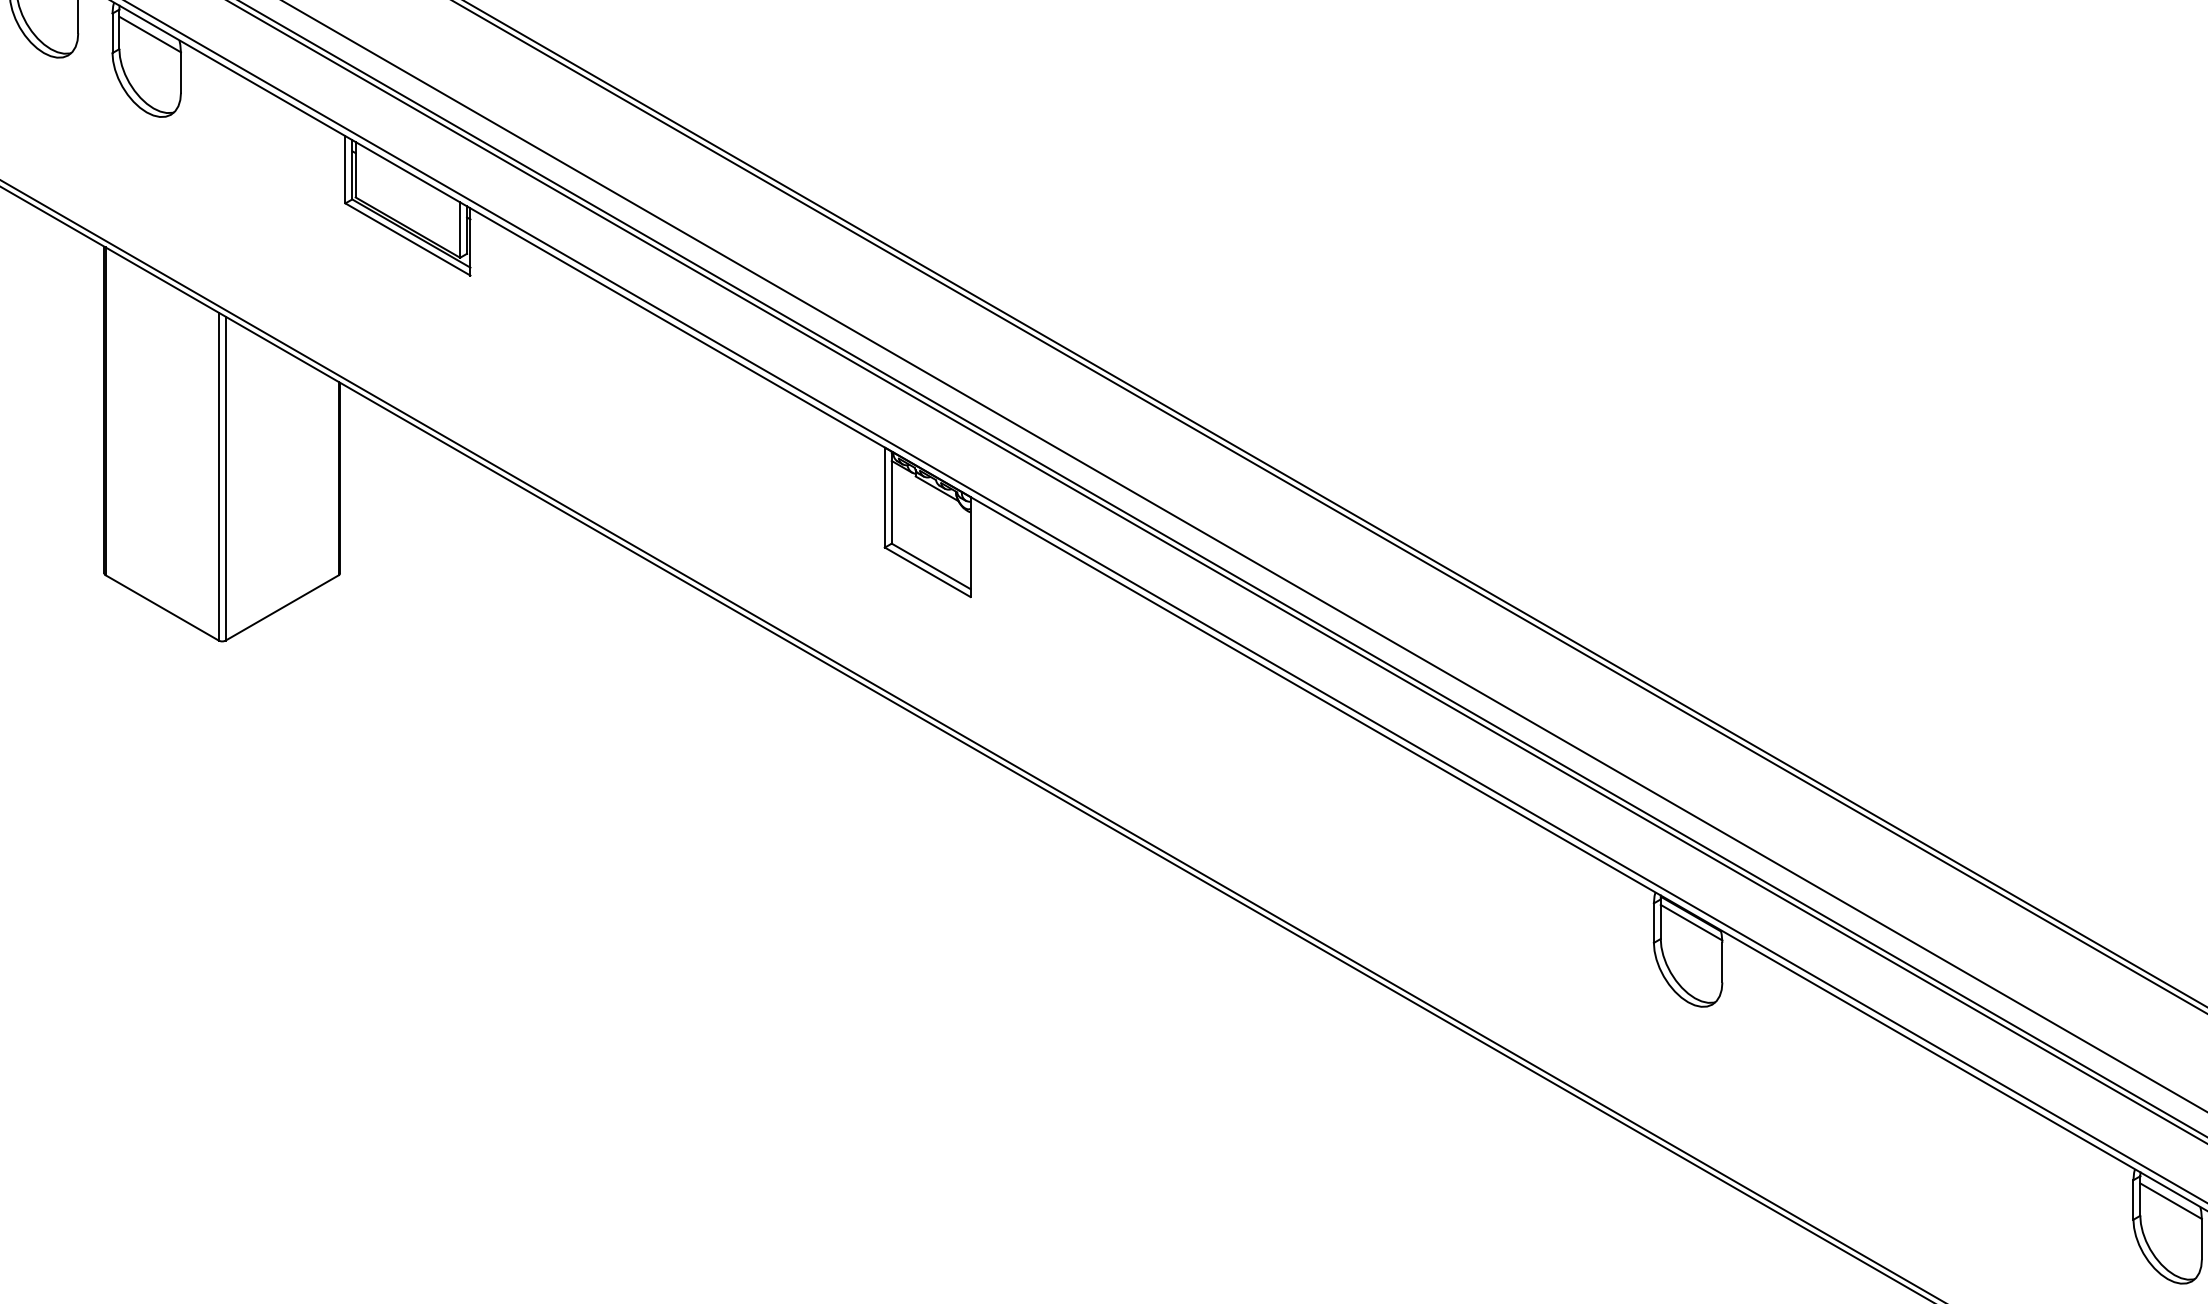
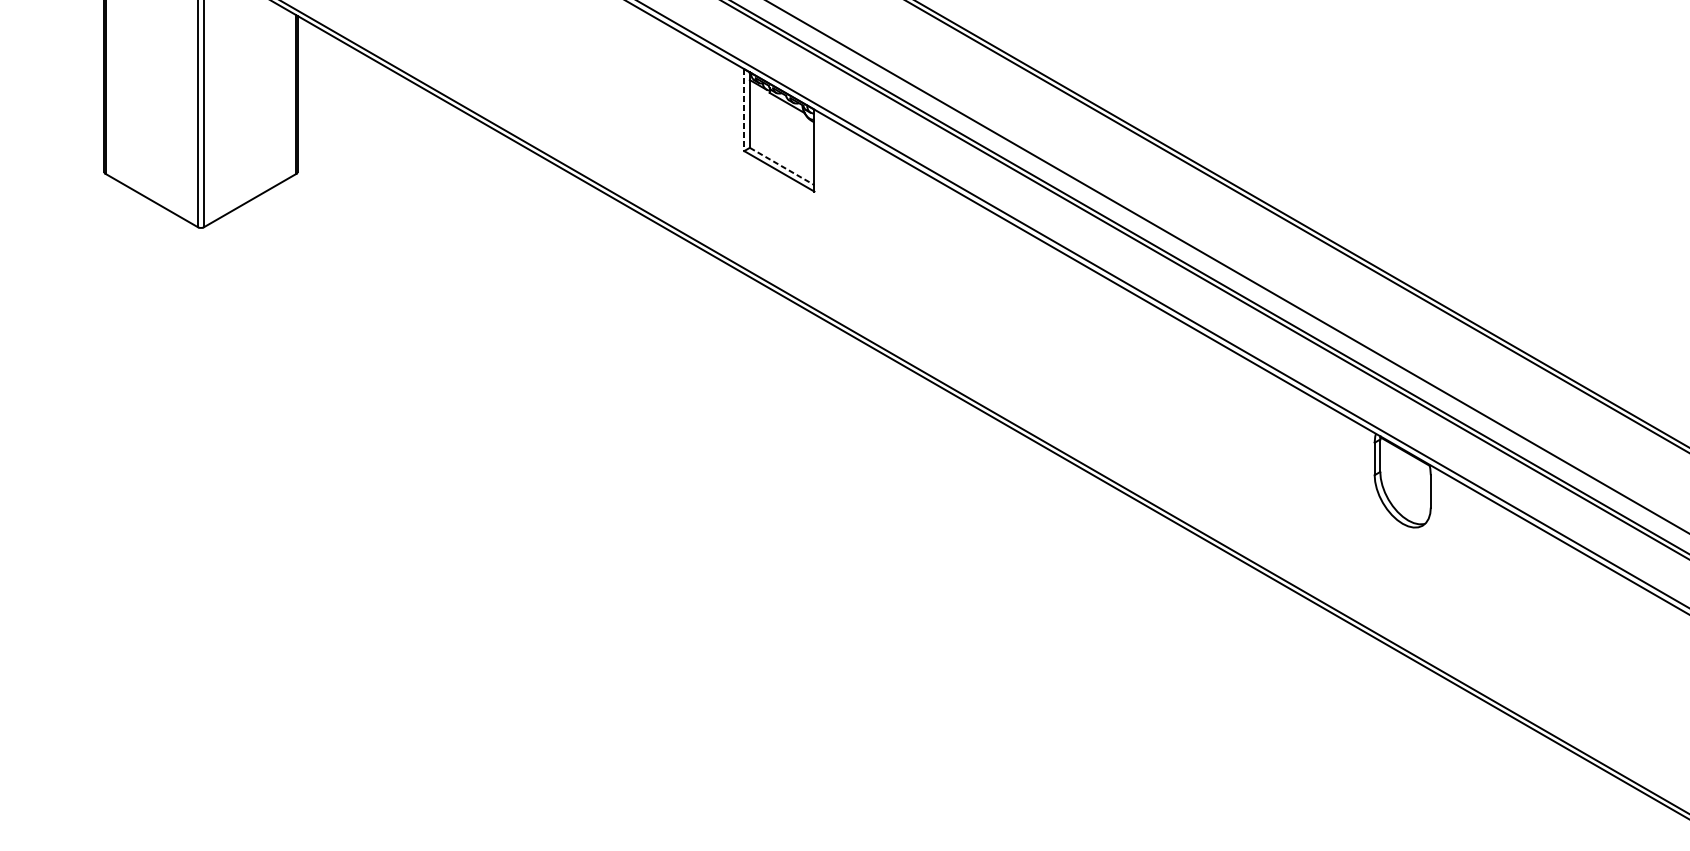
line: (884, 497) -> (743, 110), solid -> dashed
line: (931, 566) -> (782, 166), solid -> dashed
line: (1691, 922) -> (1405, 458), removed

